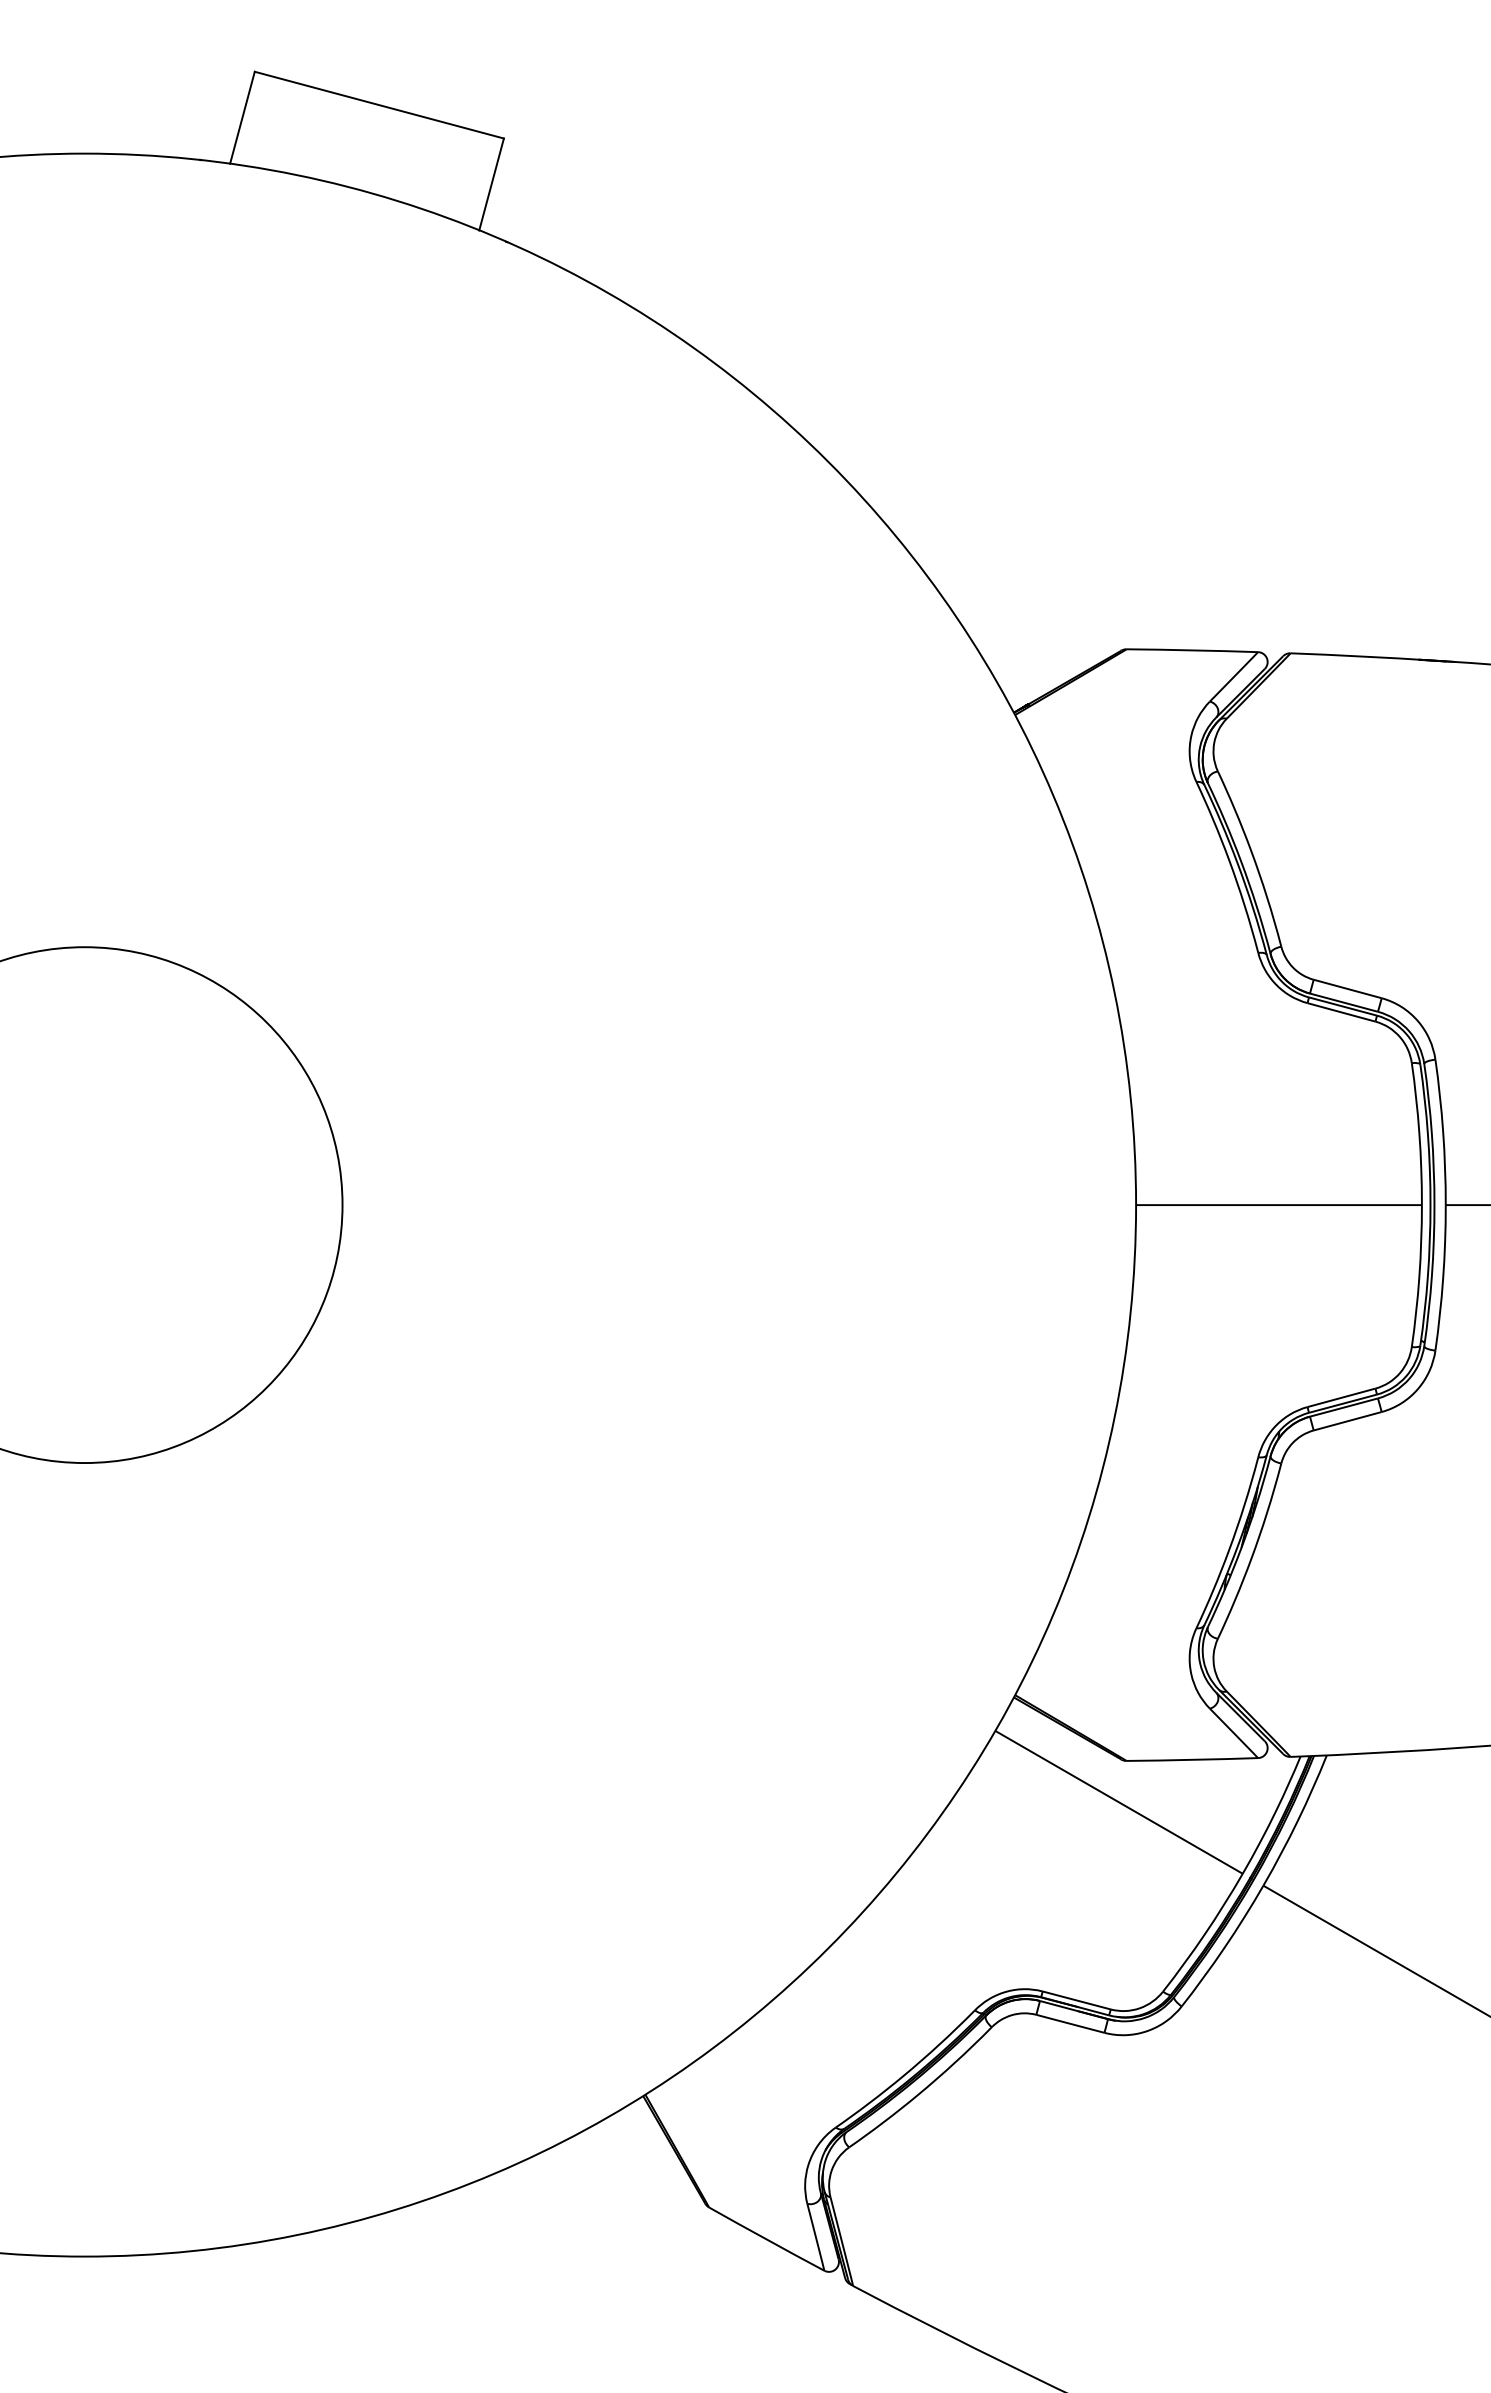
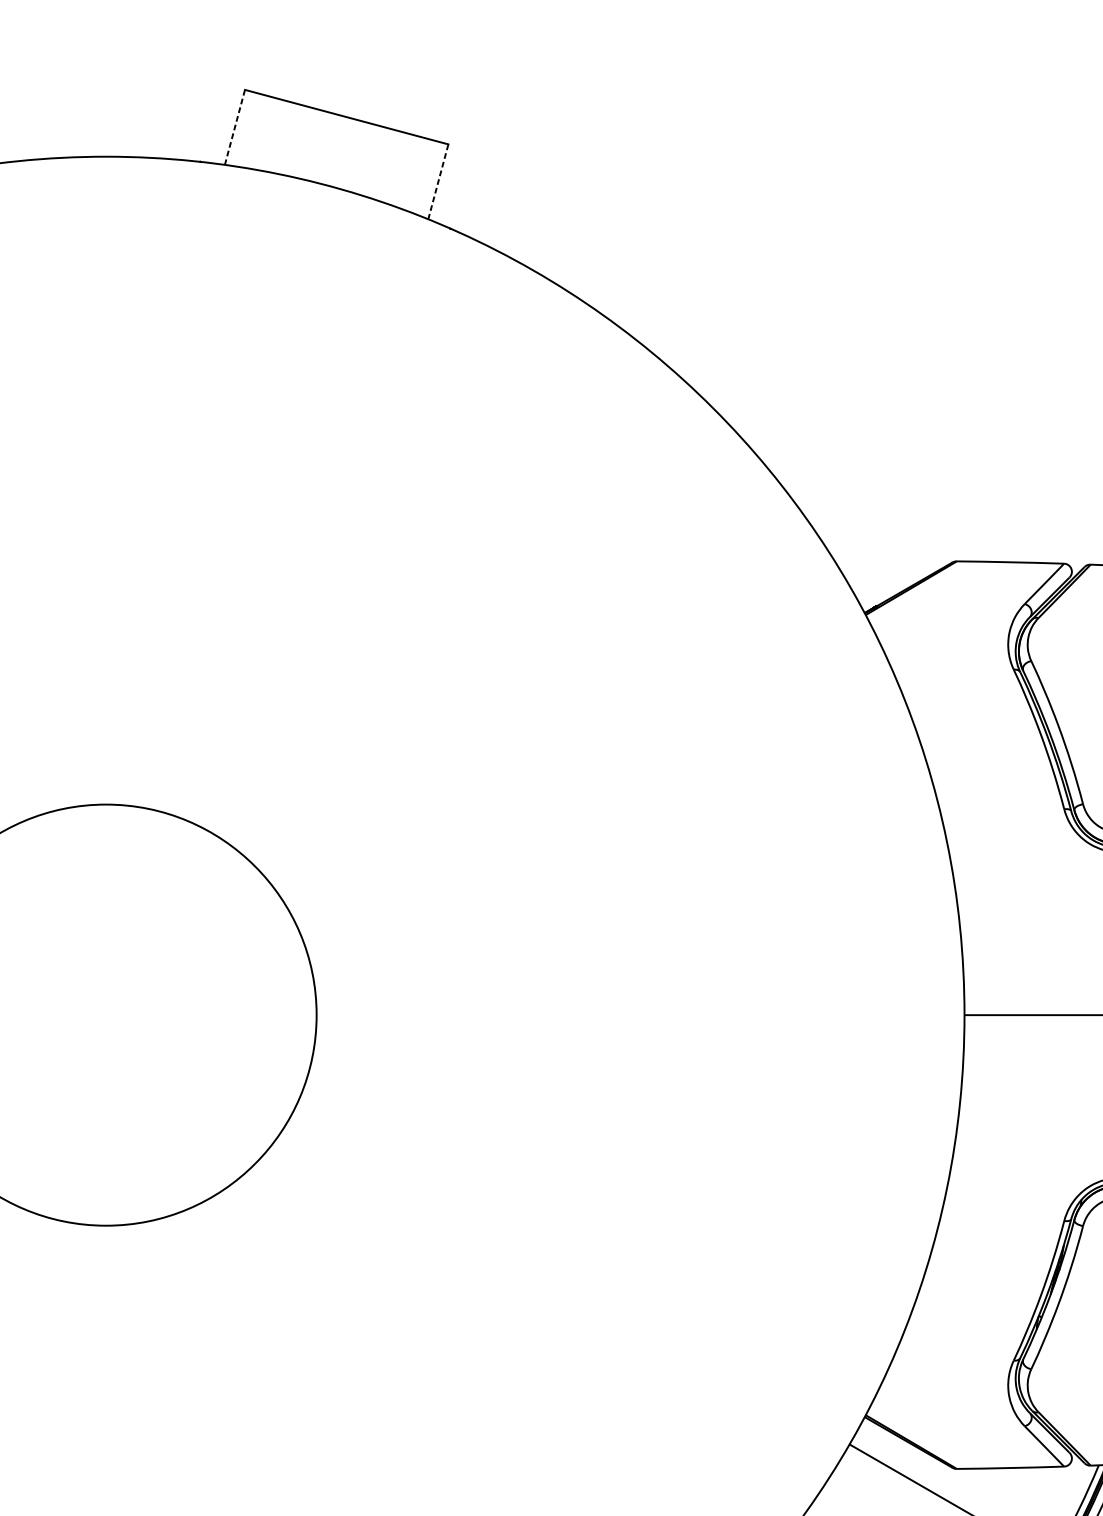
line: (242, 117) -> (234, 127), solid -> dashed
line: (491, 184) -> (438, 181), solid -> dashed

